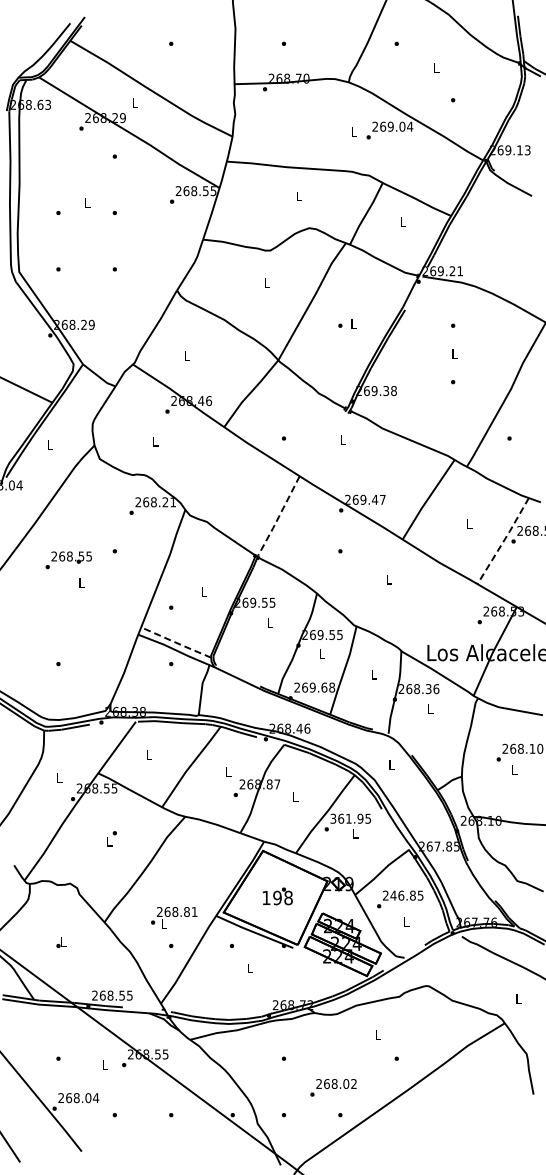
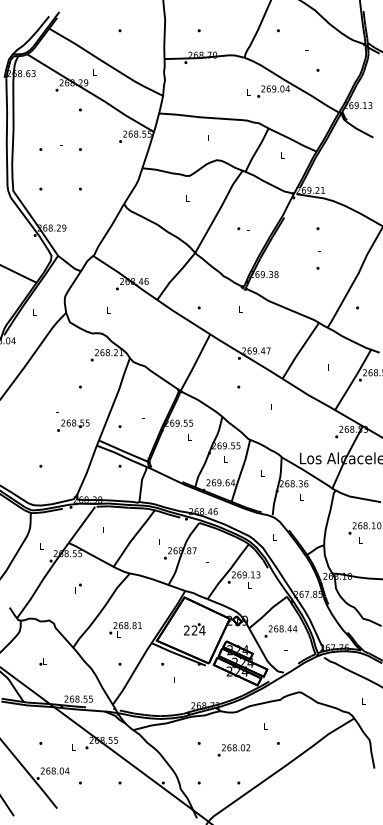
line: (279, 516) -> (196, 362), dashed -> solid
line: (504, 540) -> (354, 379), dashed -> solid
text: (68, 560) -> (73, 425), moved
line: (176, 642) -> (123, 451), dashed -> solid
text: (331, 687) -> (232, 482), 269.68 -> 269.64
text: (350, 818) -> (245, 574), 361.95 -> 269.13
text: (406, 895) -> (285, 628), 246.85 -> 268.44
text: (277, 897) -> (194, 630), 198 -> 224
text: (174, 917) -> (125, 629), moved
text: (333, 1087) -> (233, 750), moved

